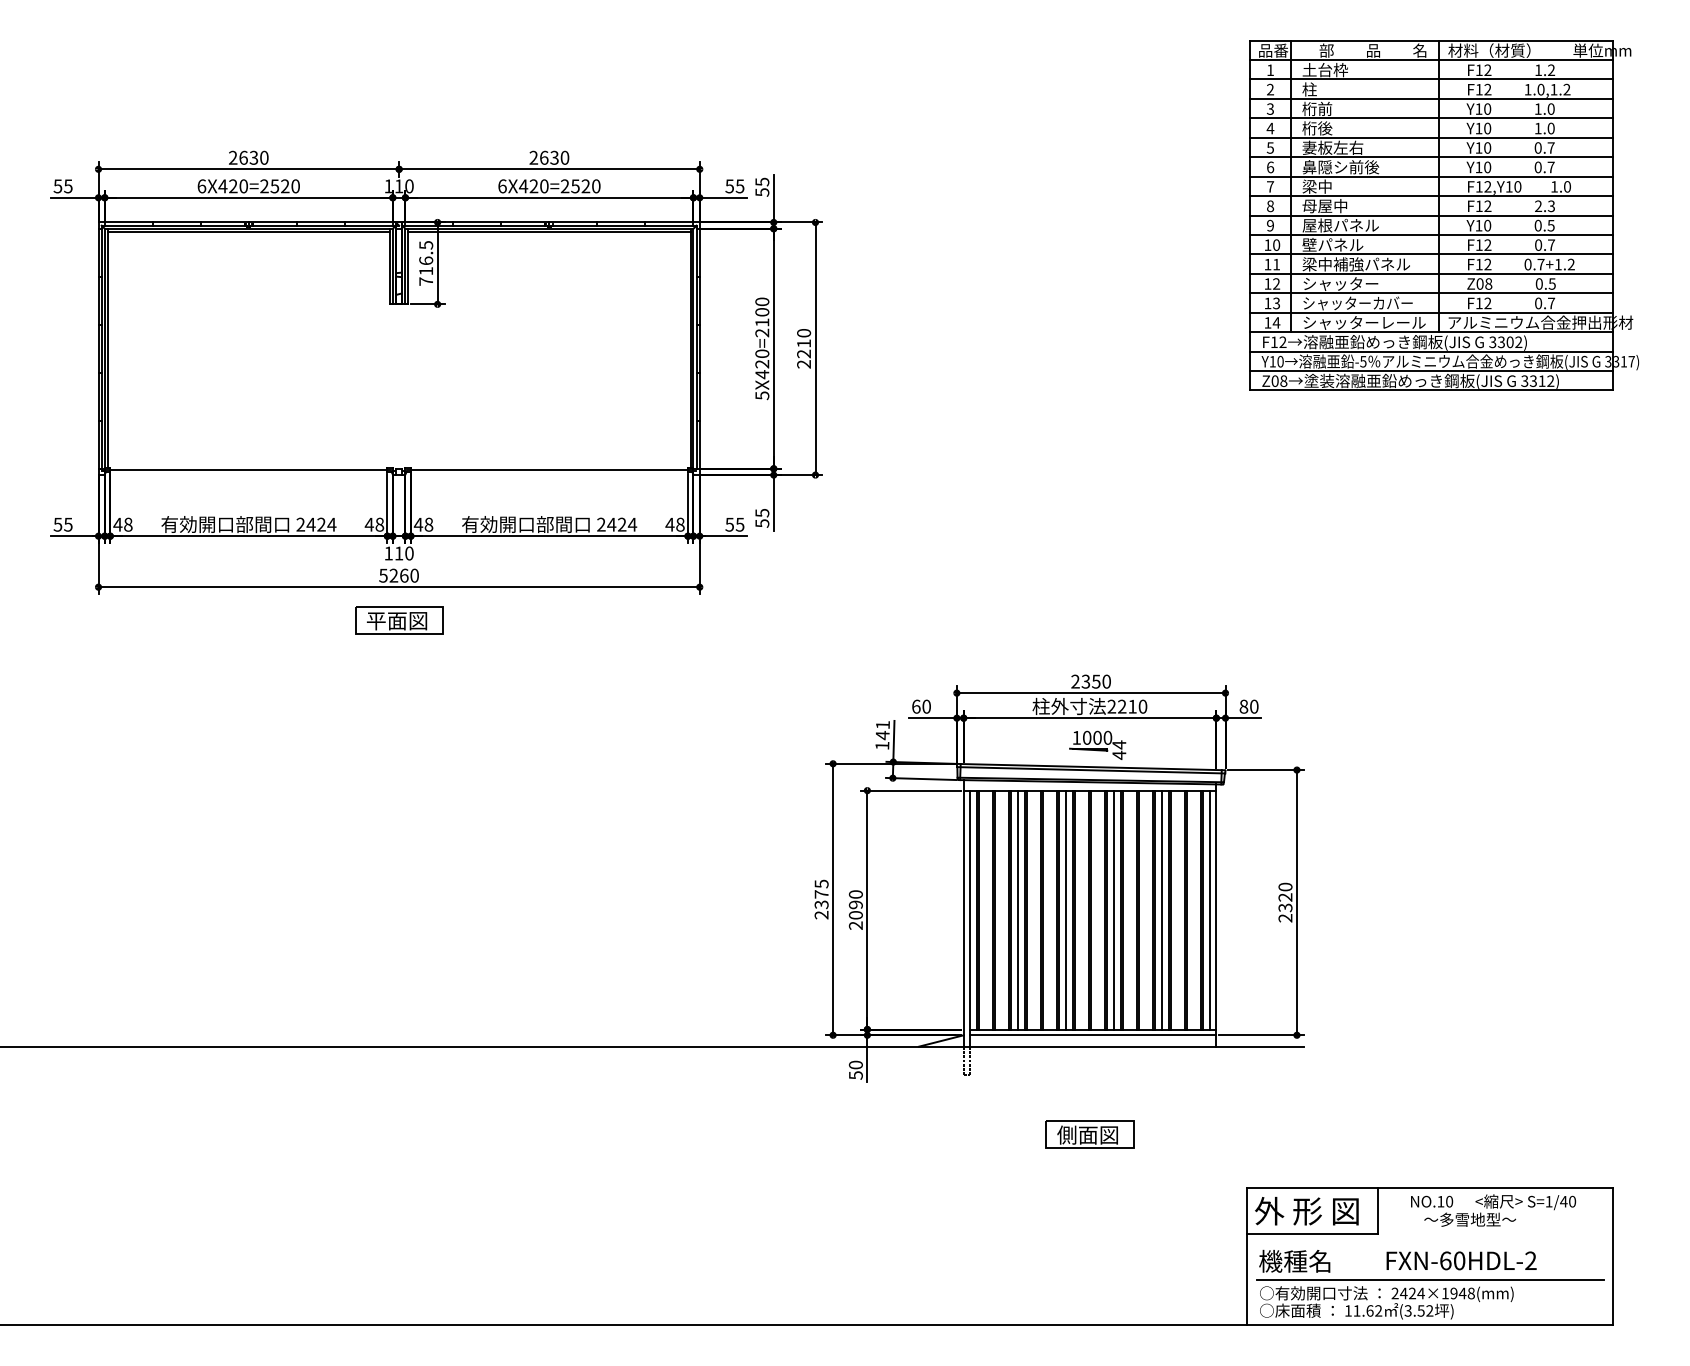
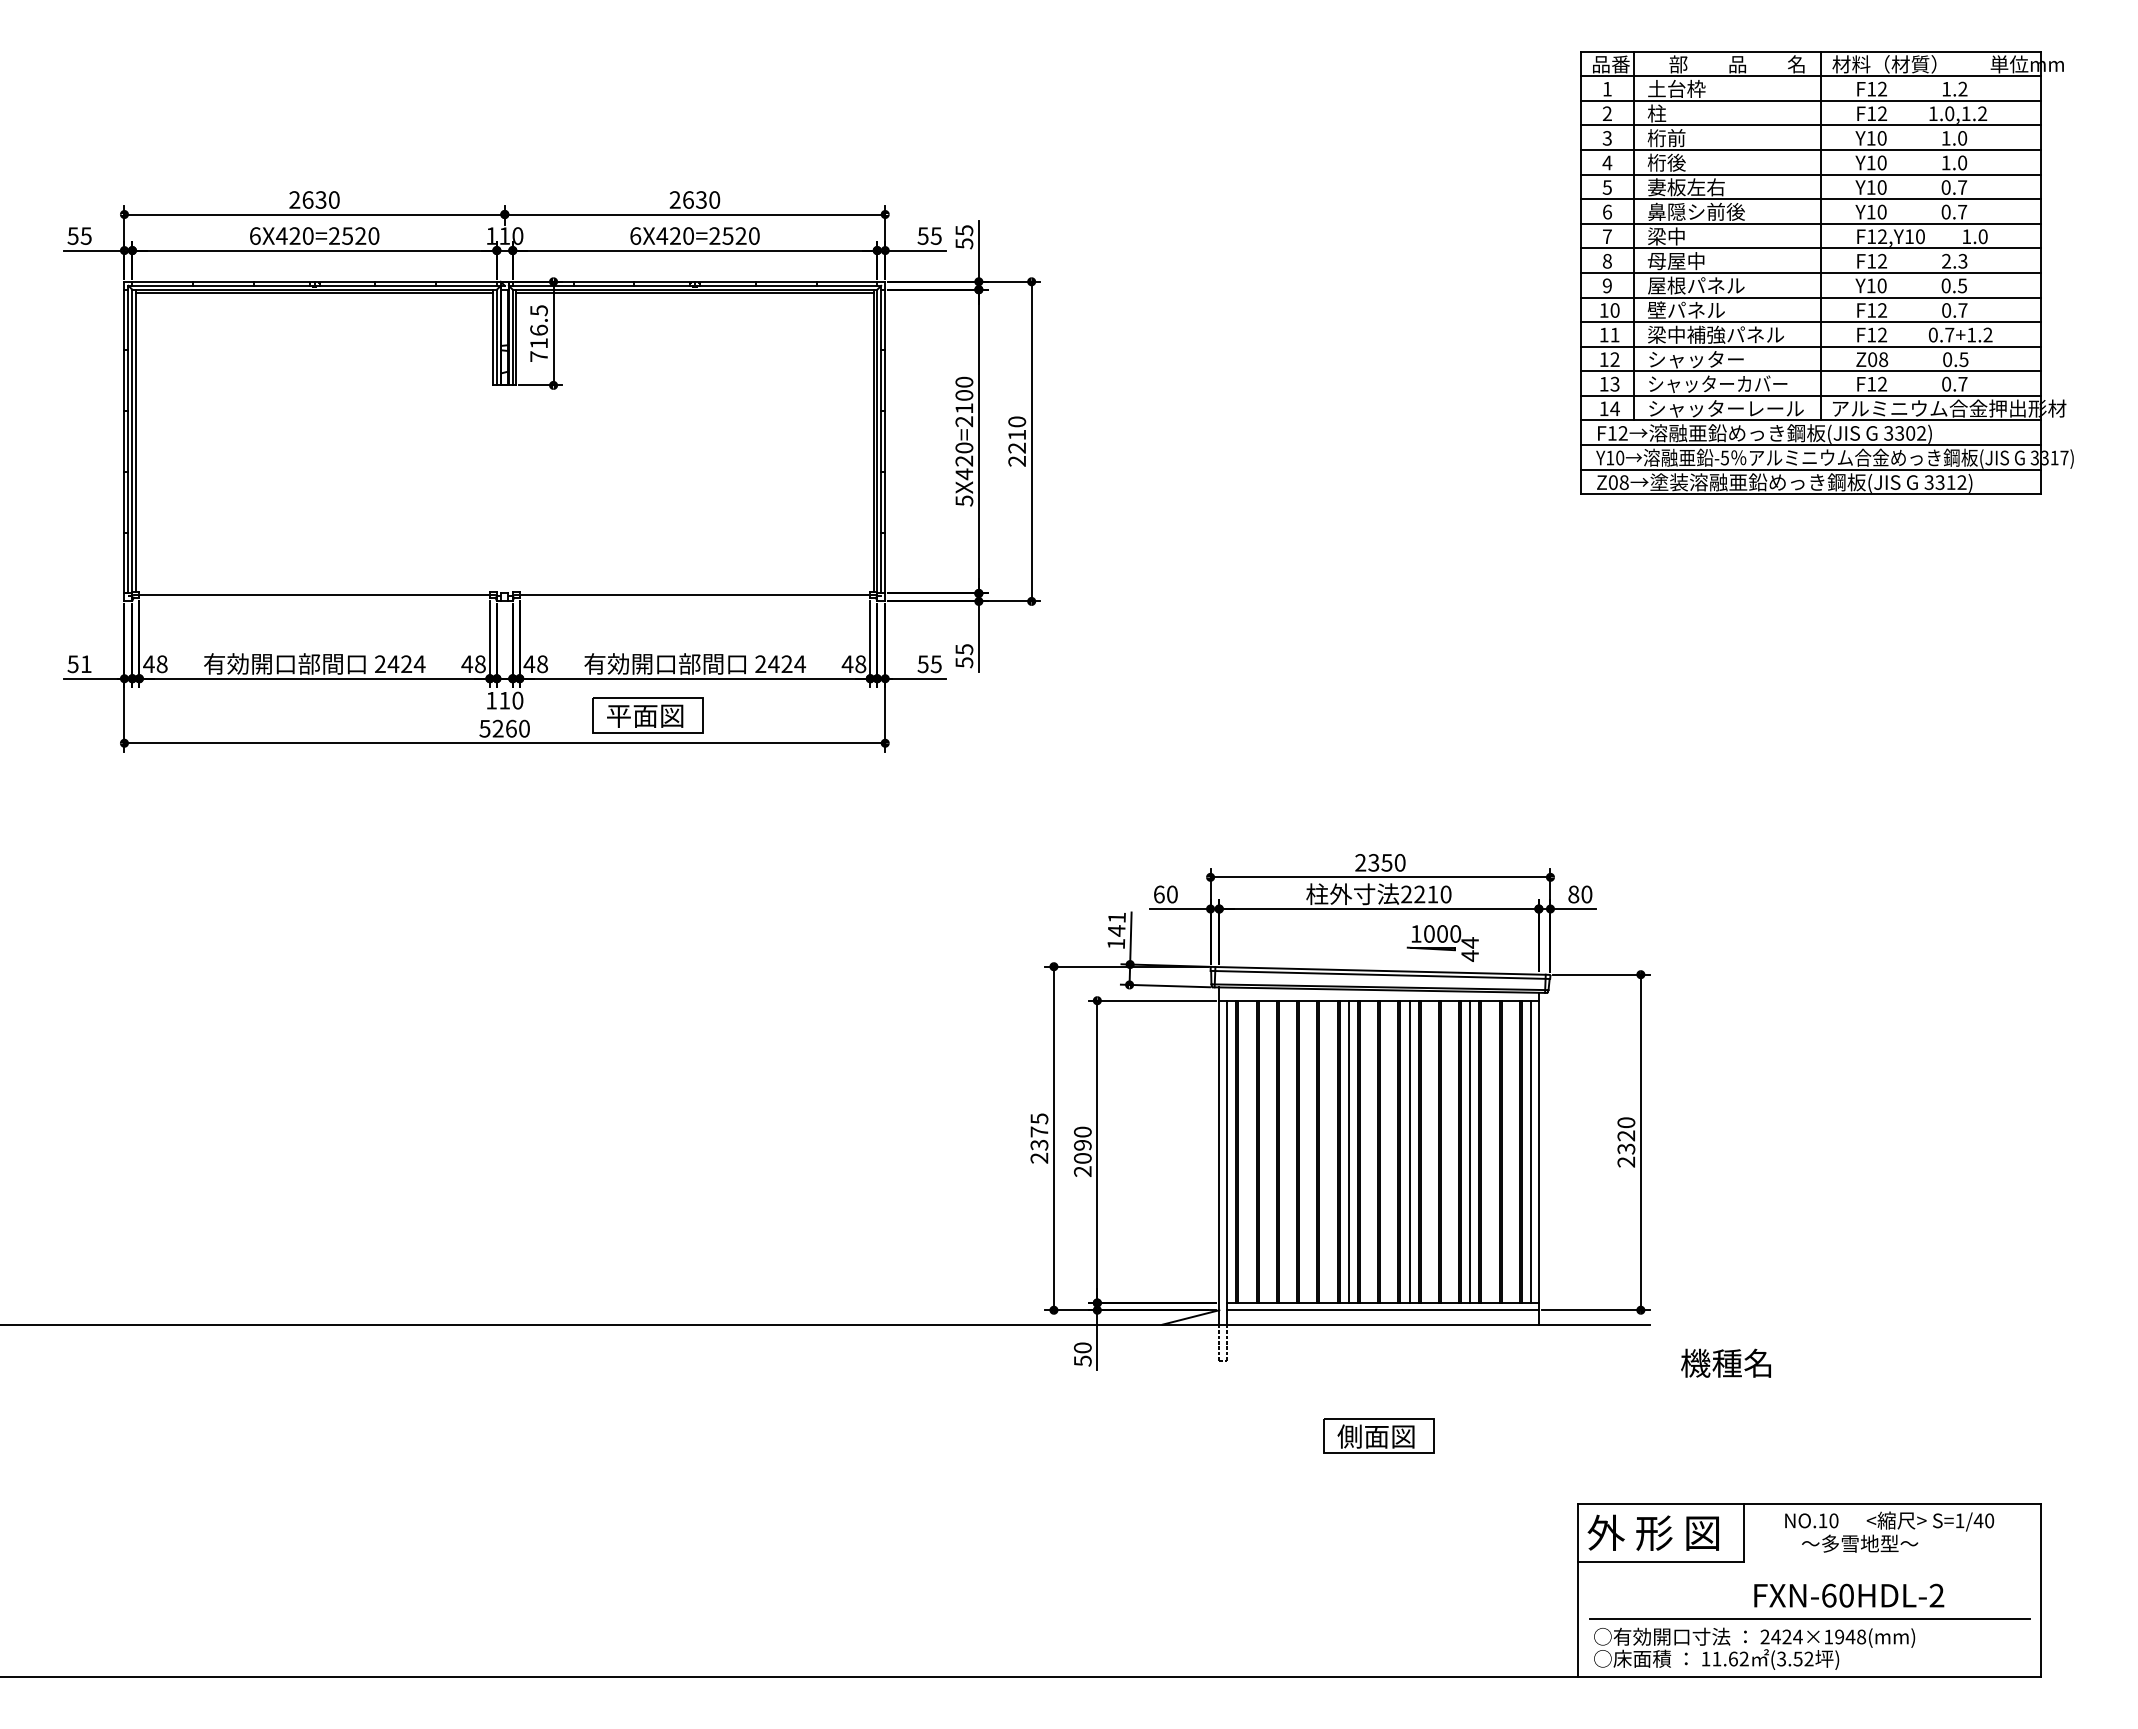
text: (67, 524) -> (85, 664), 55 -> 51
part: (398, 620) -> (647, 715), moved
part: (1097, 745) -> (1442, 943), moved
line: (1018, 909) -> (1288, 1151), removed
text: (1294, 1260) -> (1725, 1362), moved

